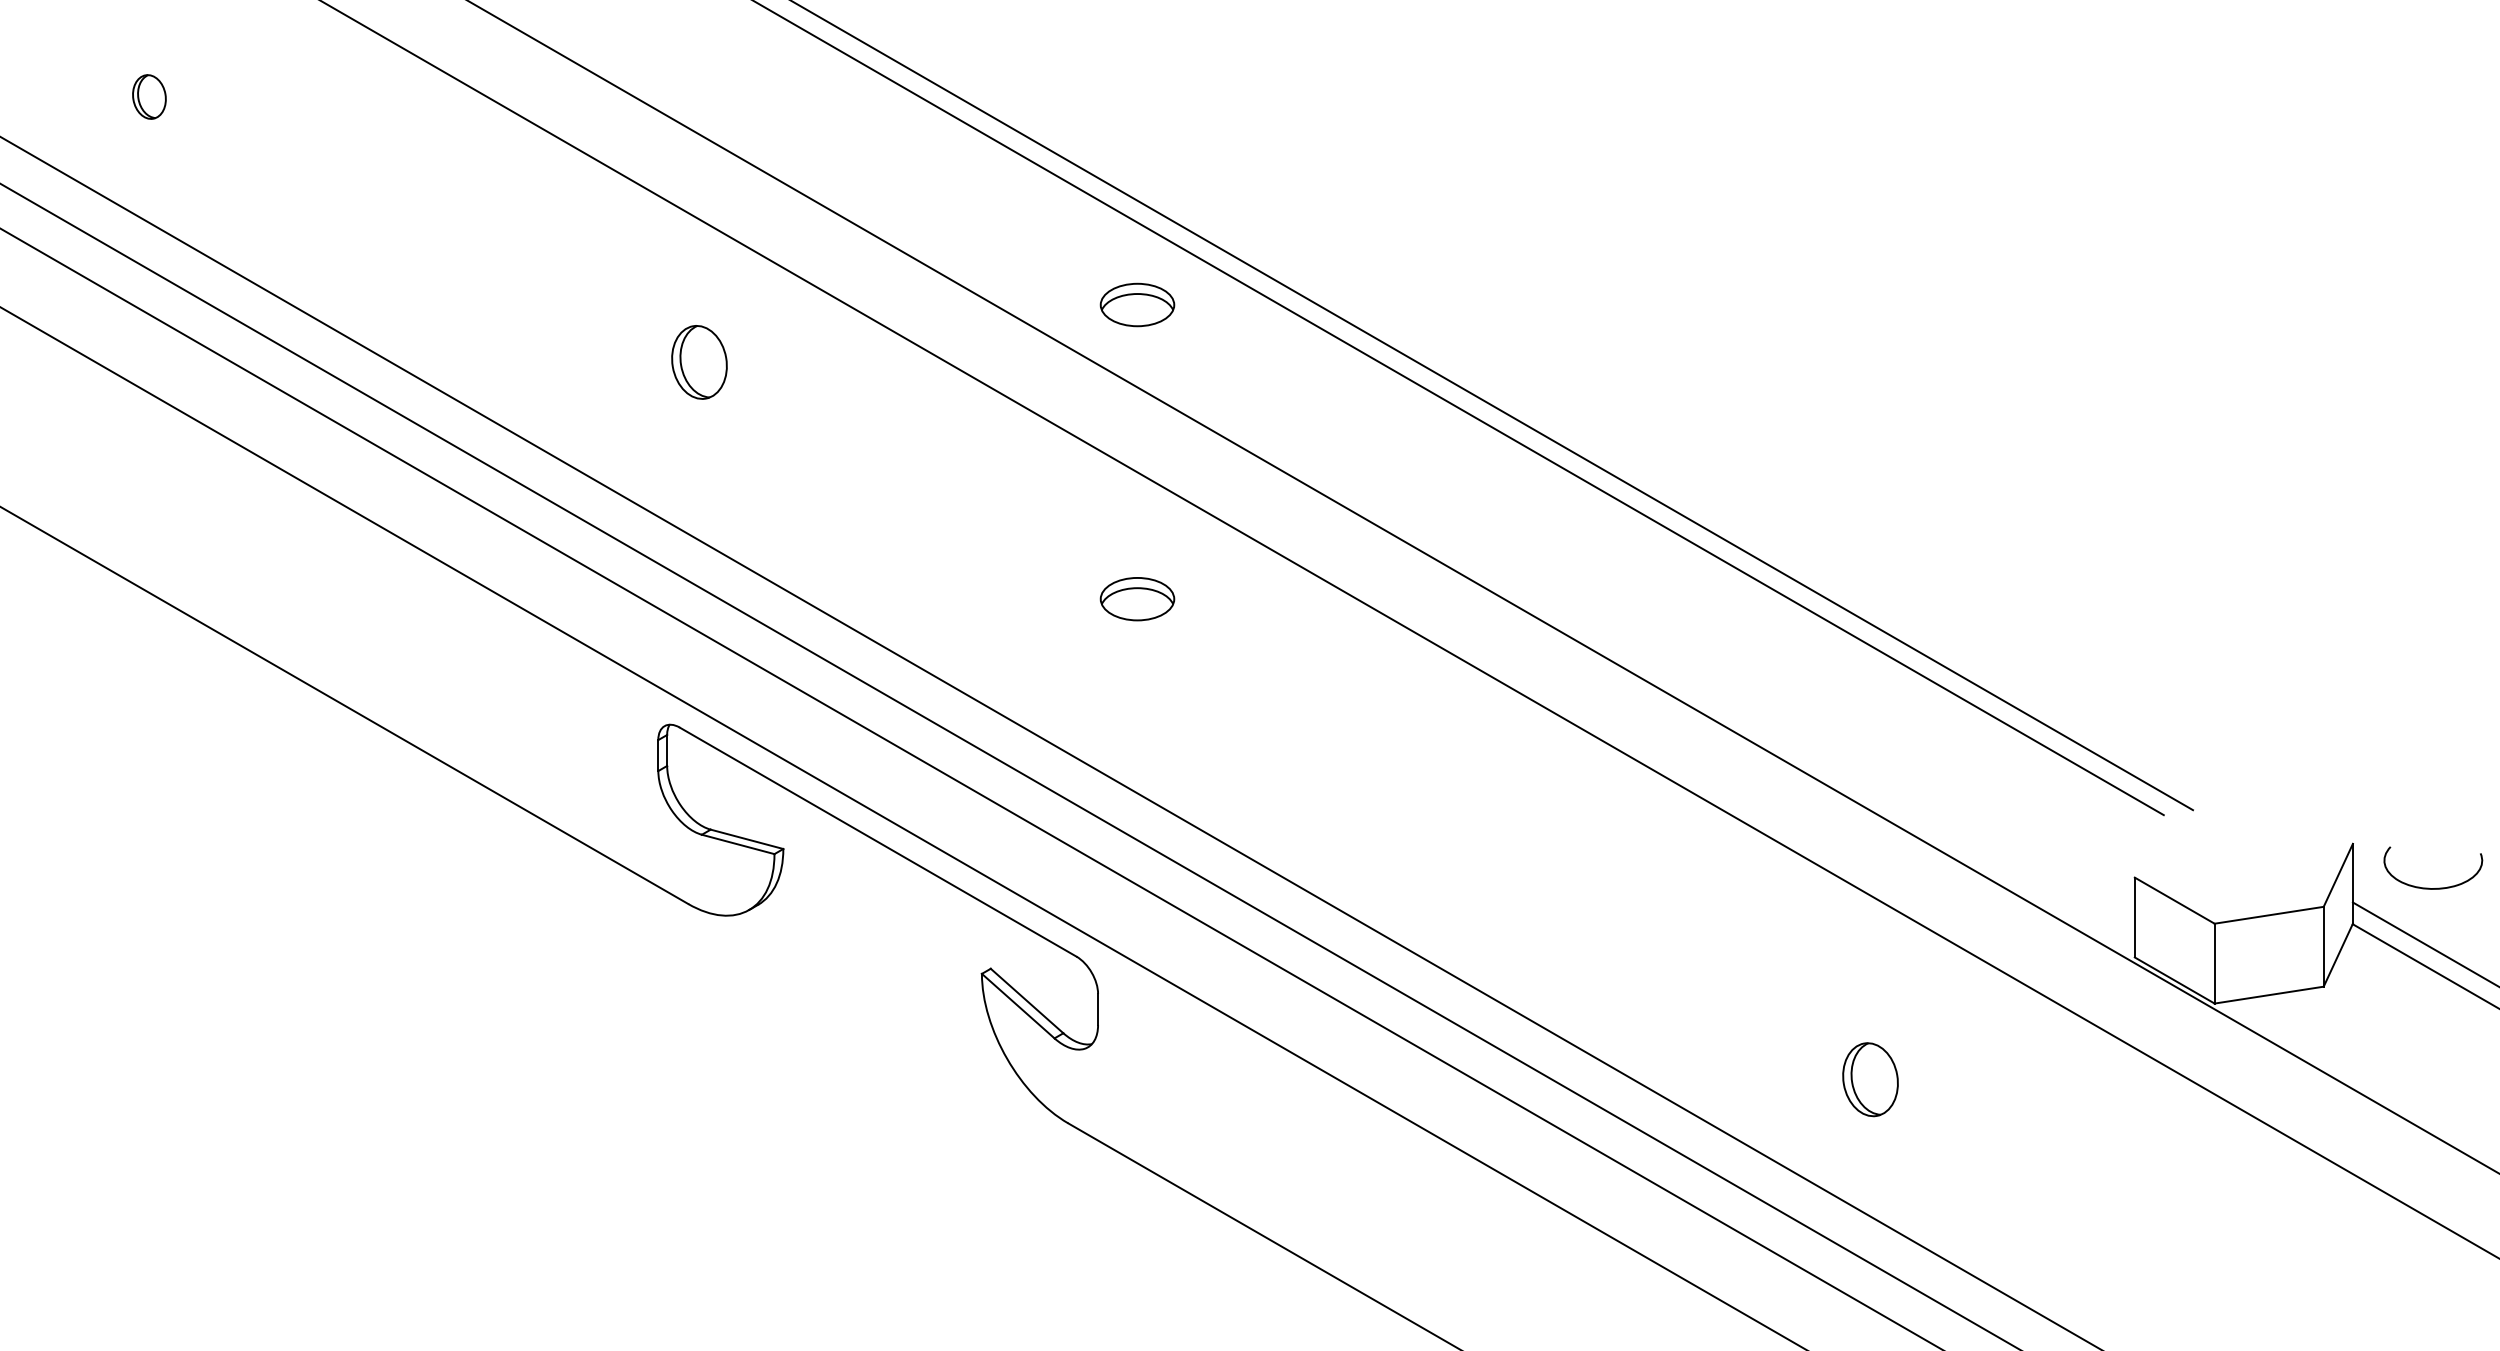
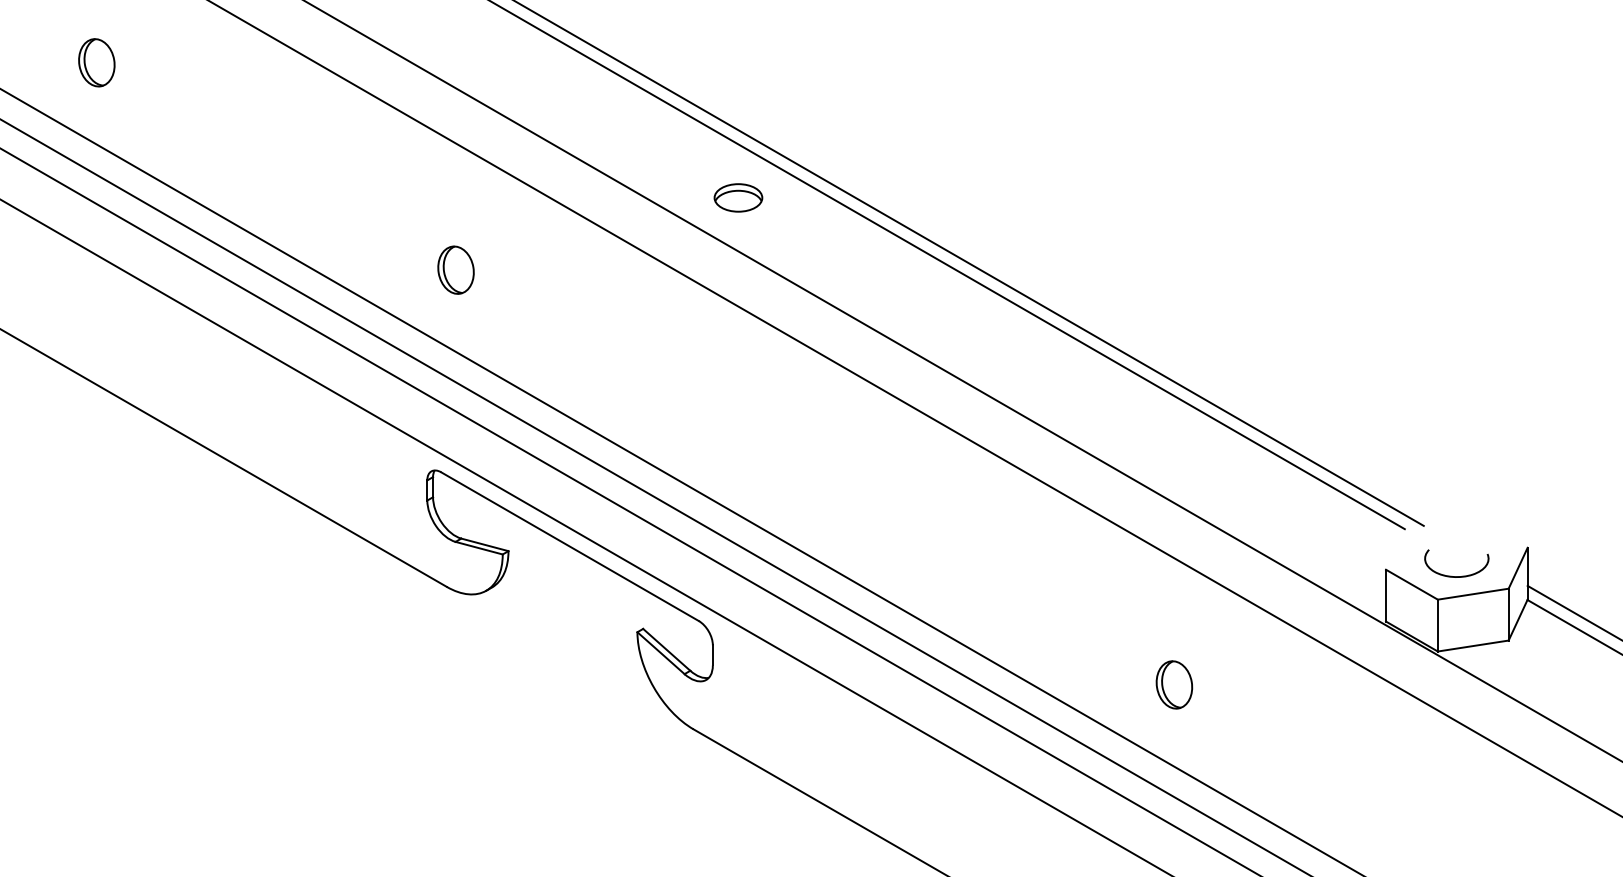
part: (148, 96) -> (96, 62), size x1.67
part: (698, 361) -> (455, 269), moved
part: (1137, 598) -> (738, 388), removed
curve: (2425, 886) -> (1451, 575), moved
part: (1870, 1079) -> (1174, 684), moved

